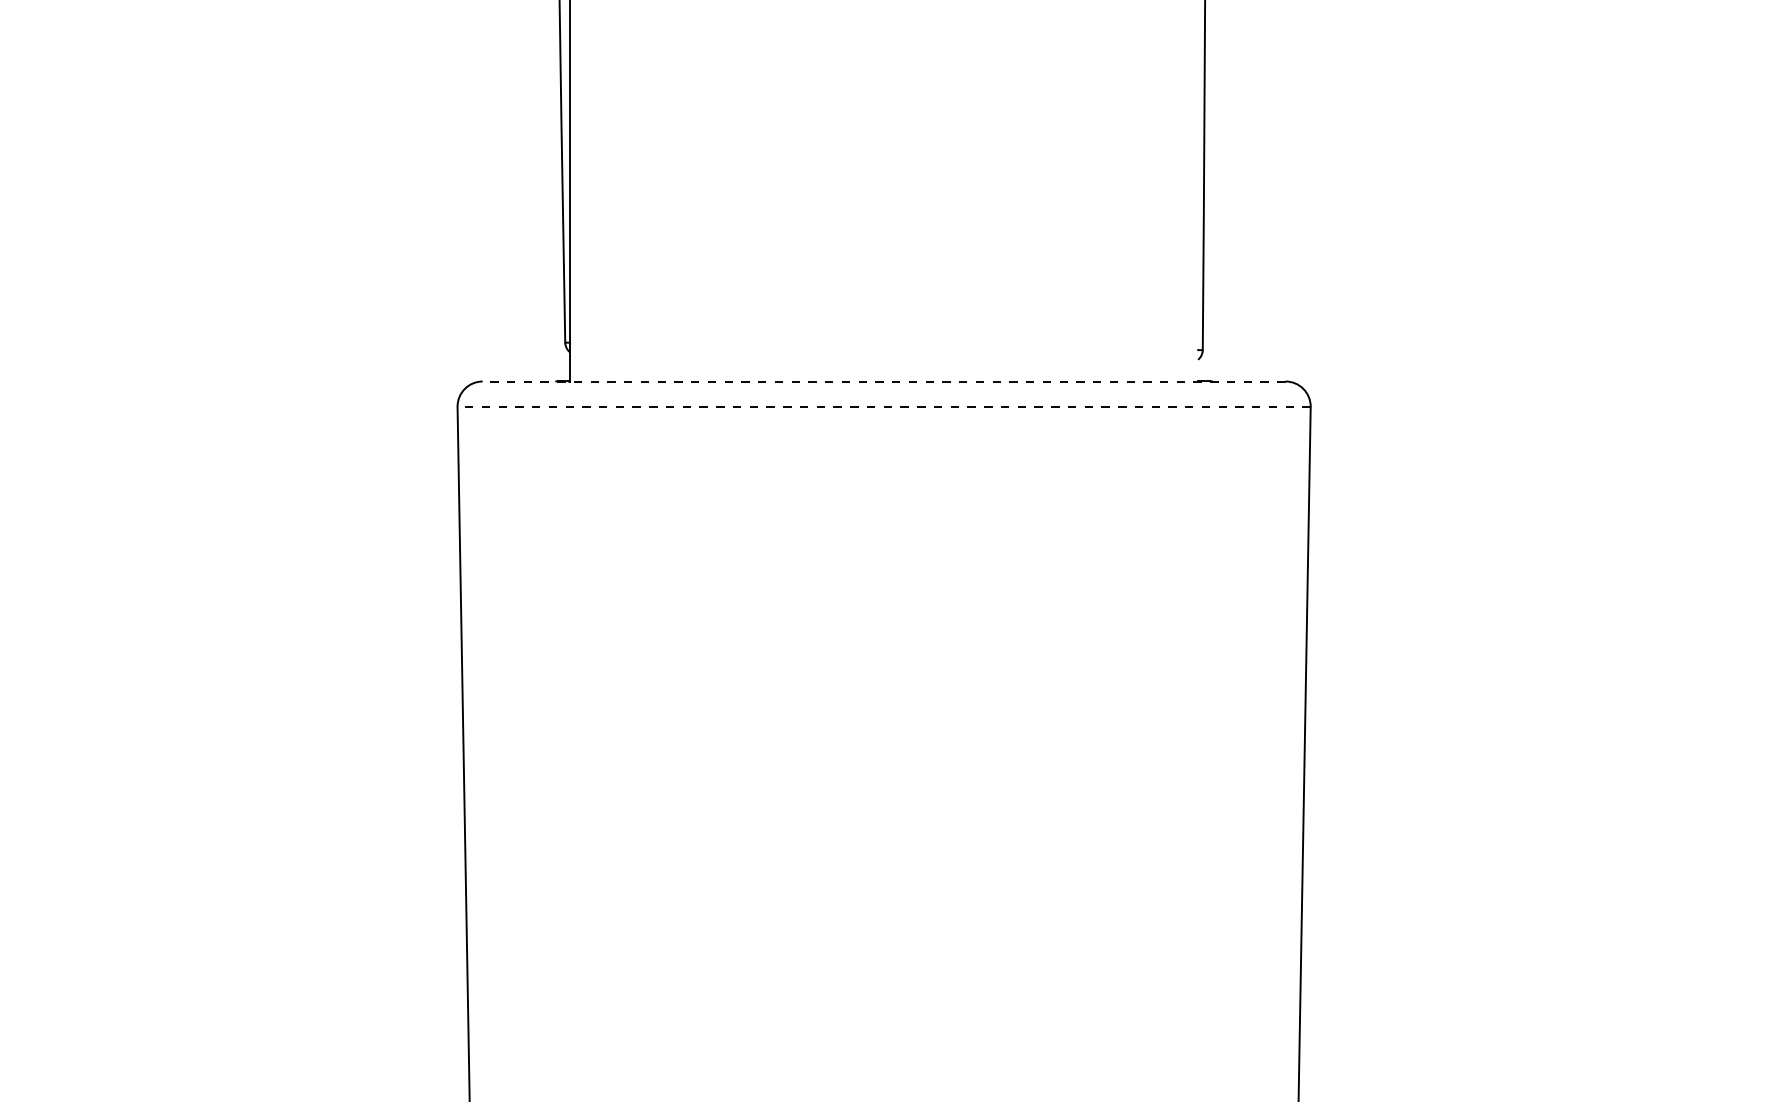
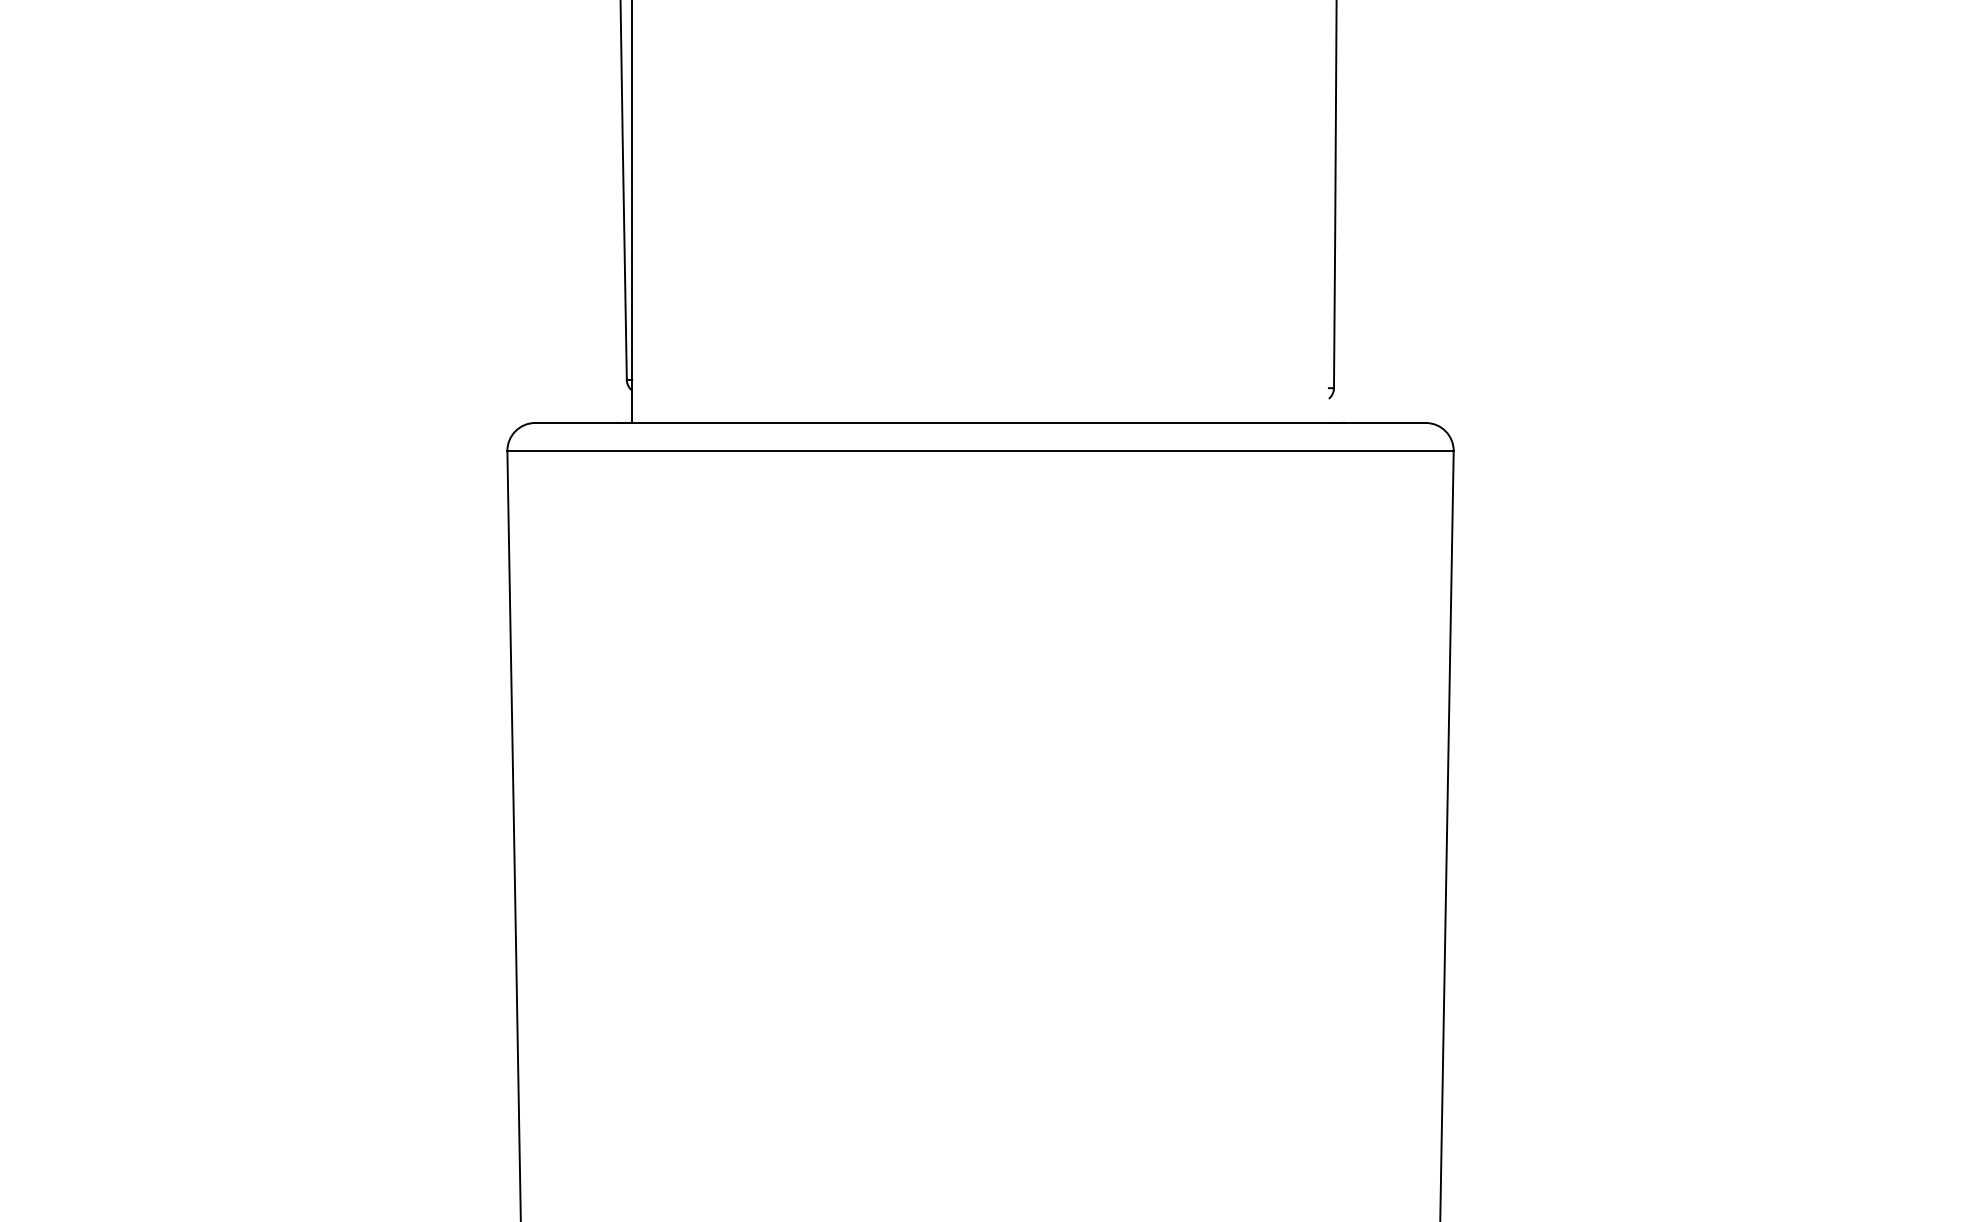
line: (883, 381) -> (979, 422), dashed -> solid
line: (884, 407) -> (980, 451), dashed -> solid

